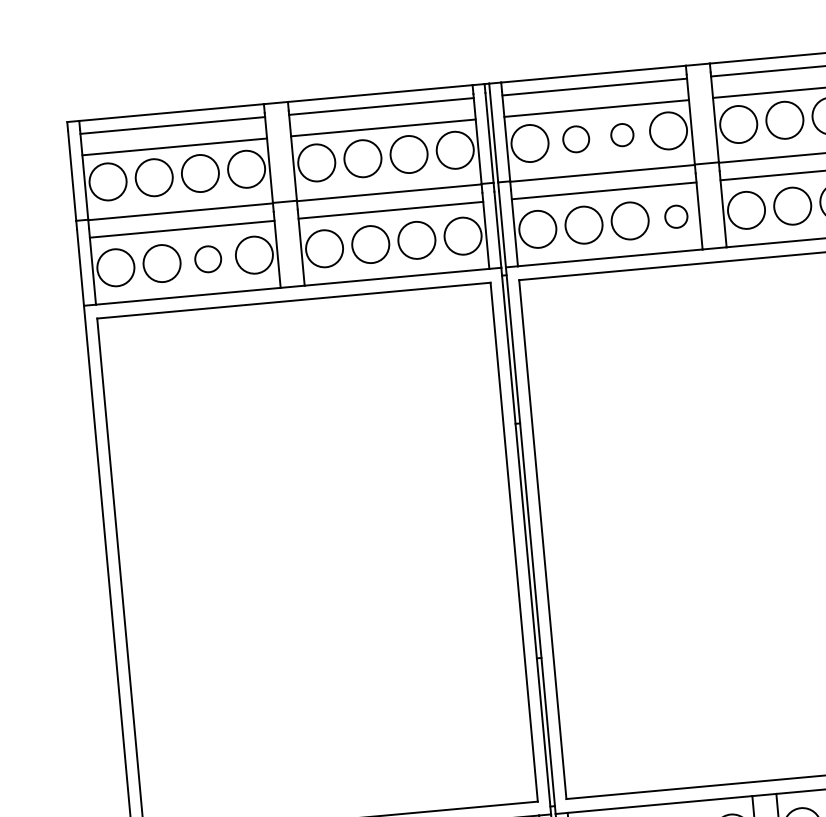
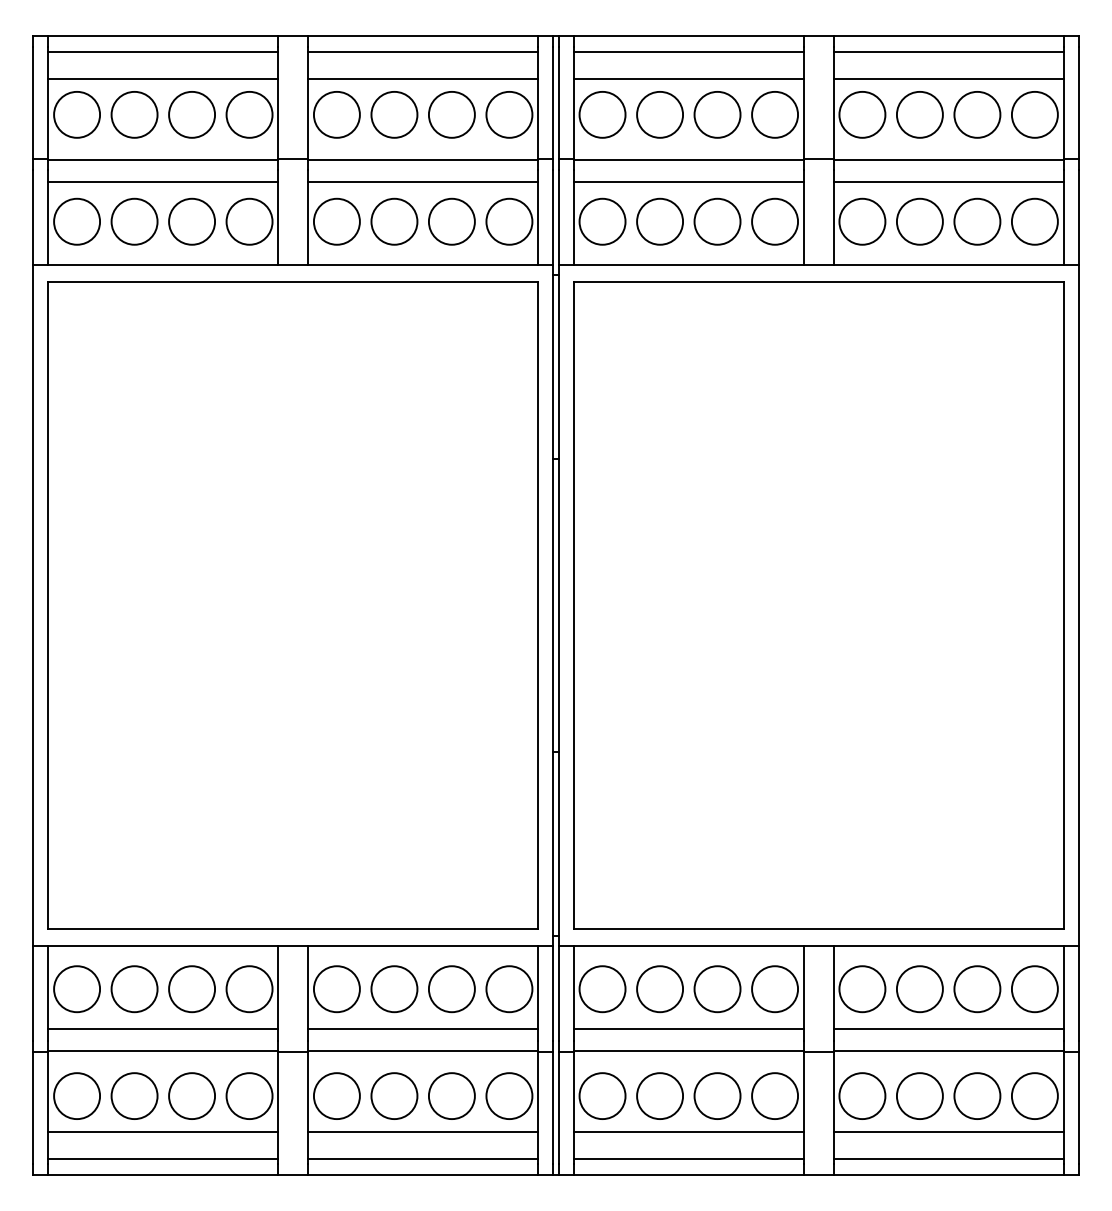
circle: (622, 134) -> (717, 114), size x1.67
circle: (575, 139) -> (659, 114), size x1.43
circle: (676, 216) -> (775, 221), size x1.67
circle: (207, 259) -> (191, 221), size x1.43

